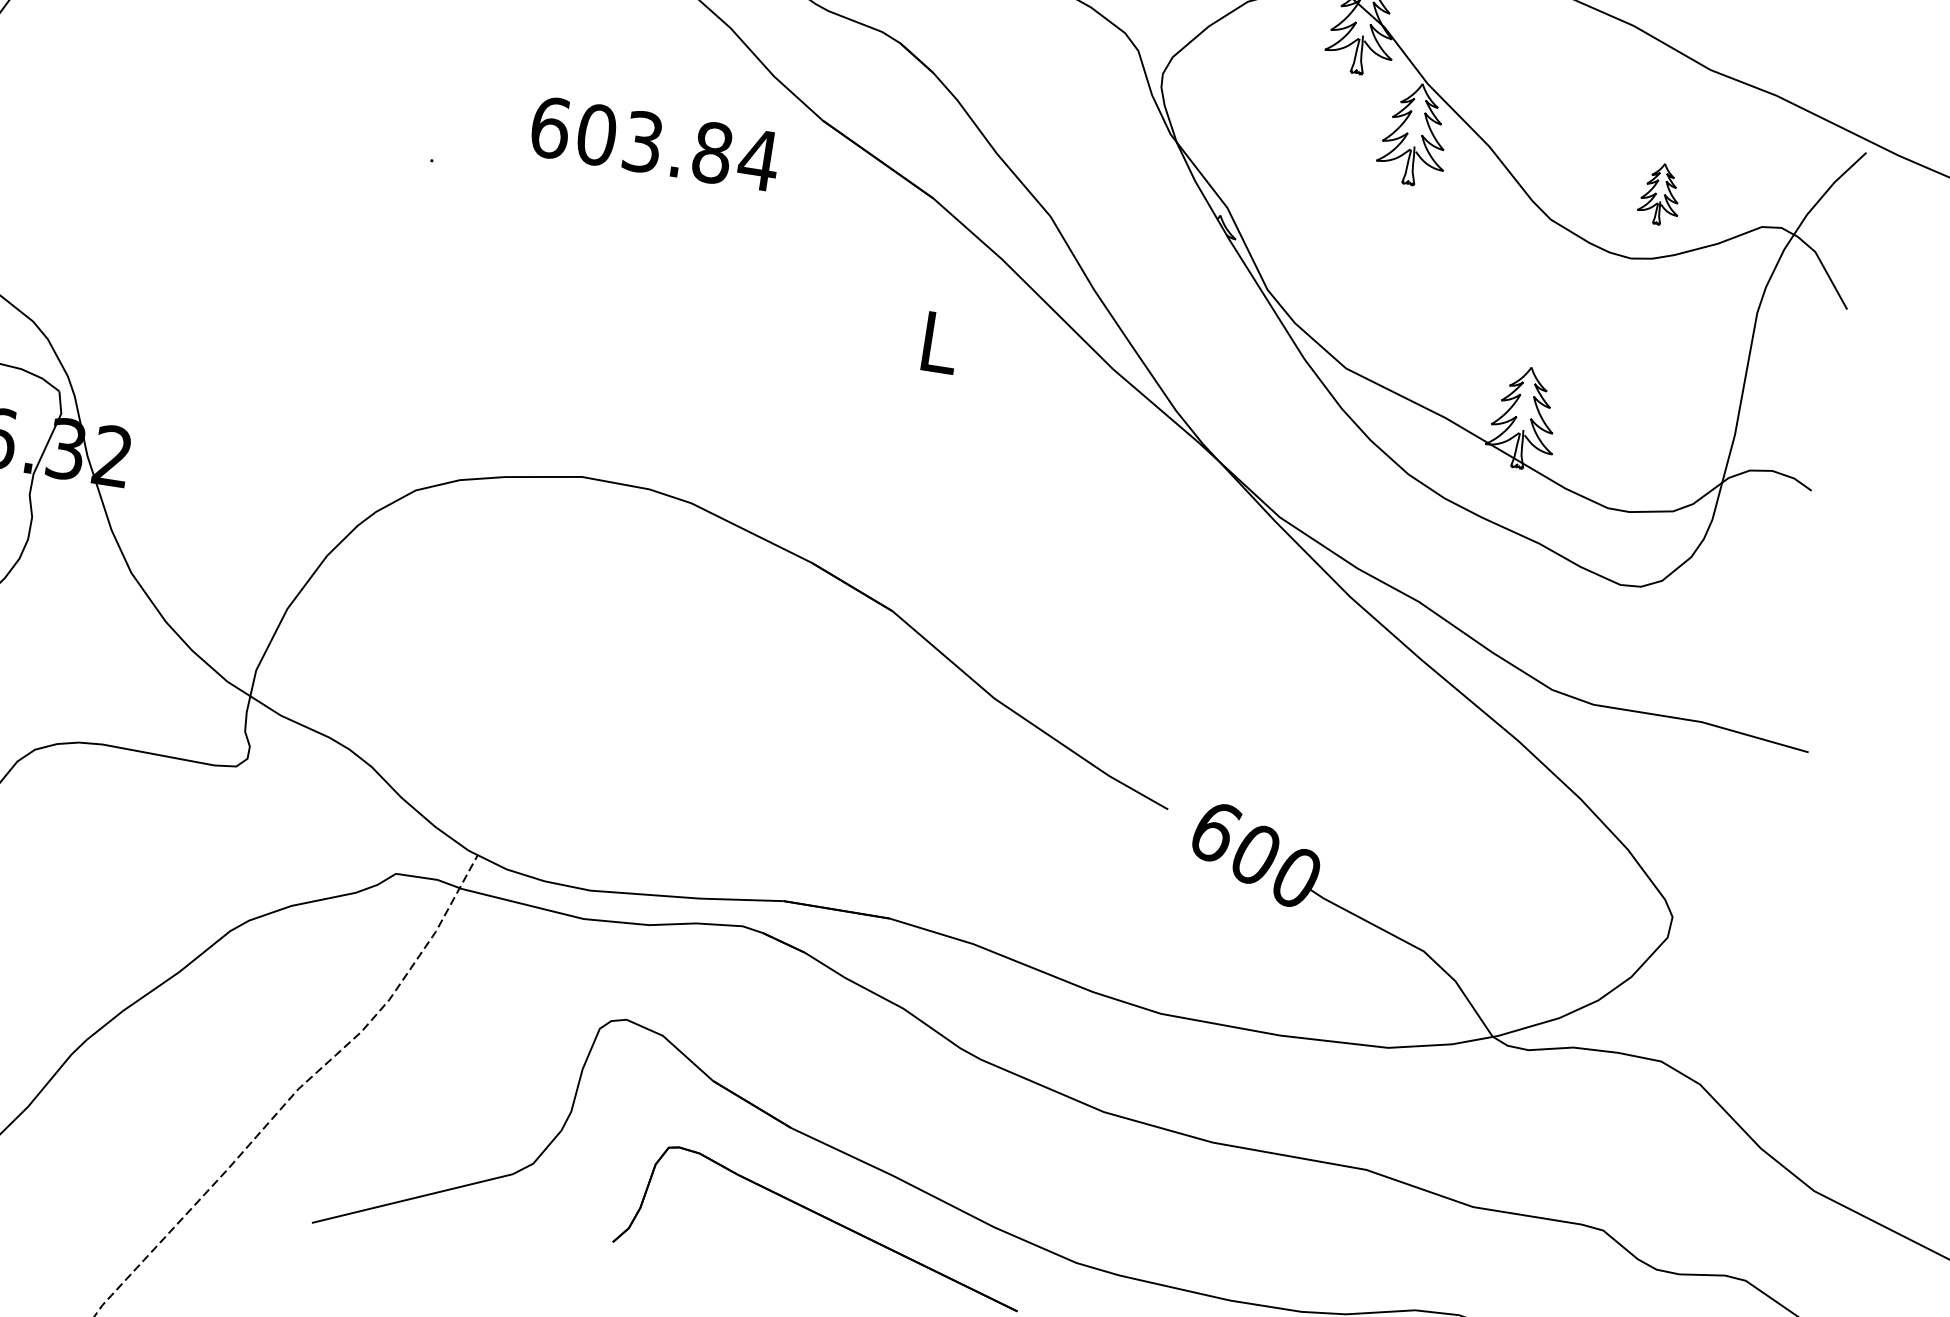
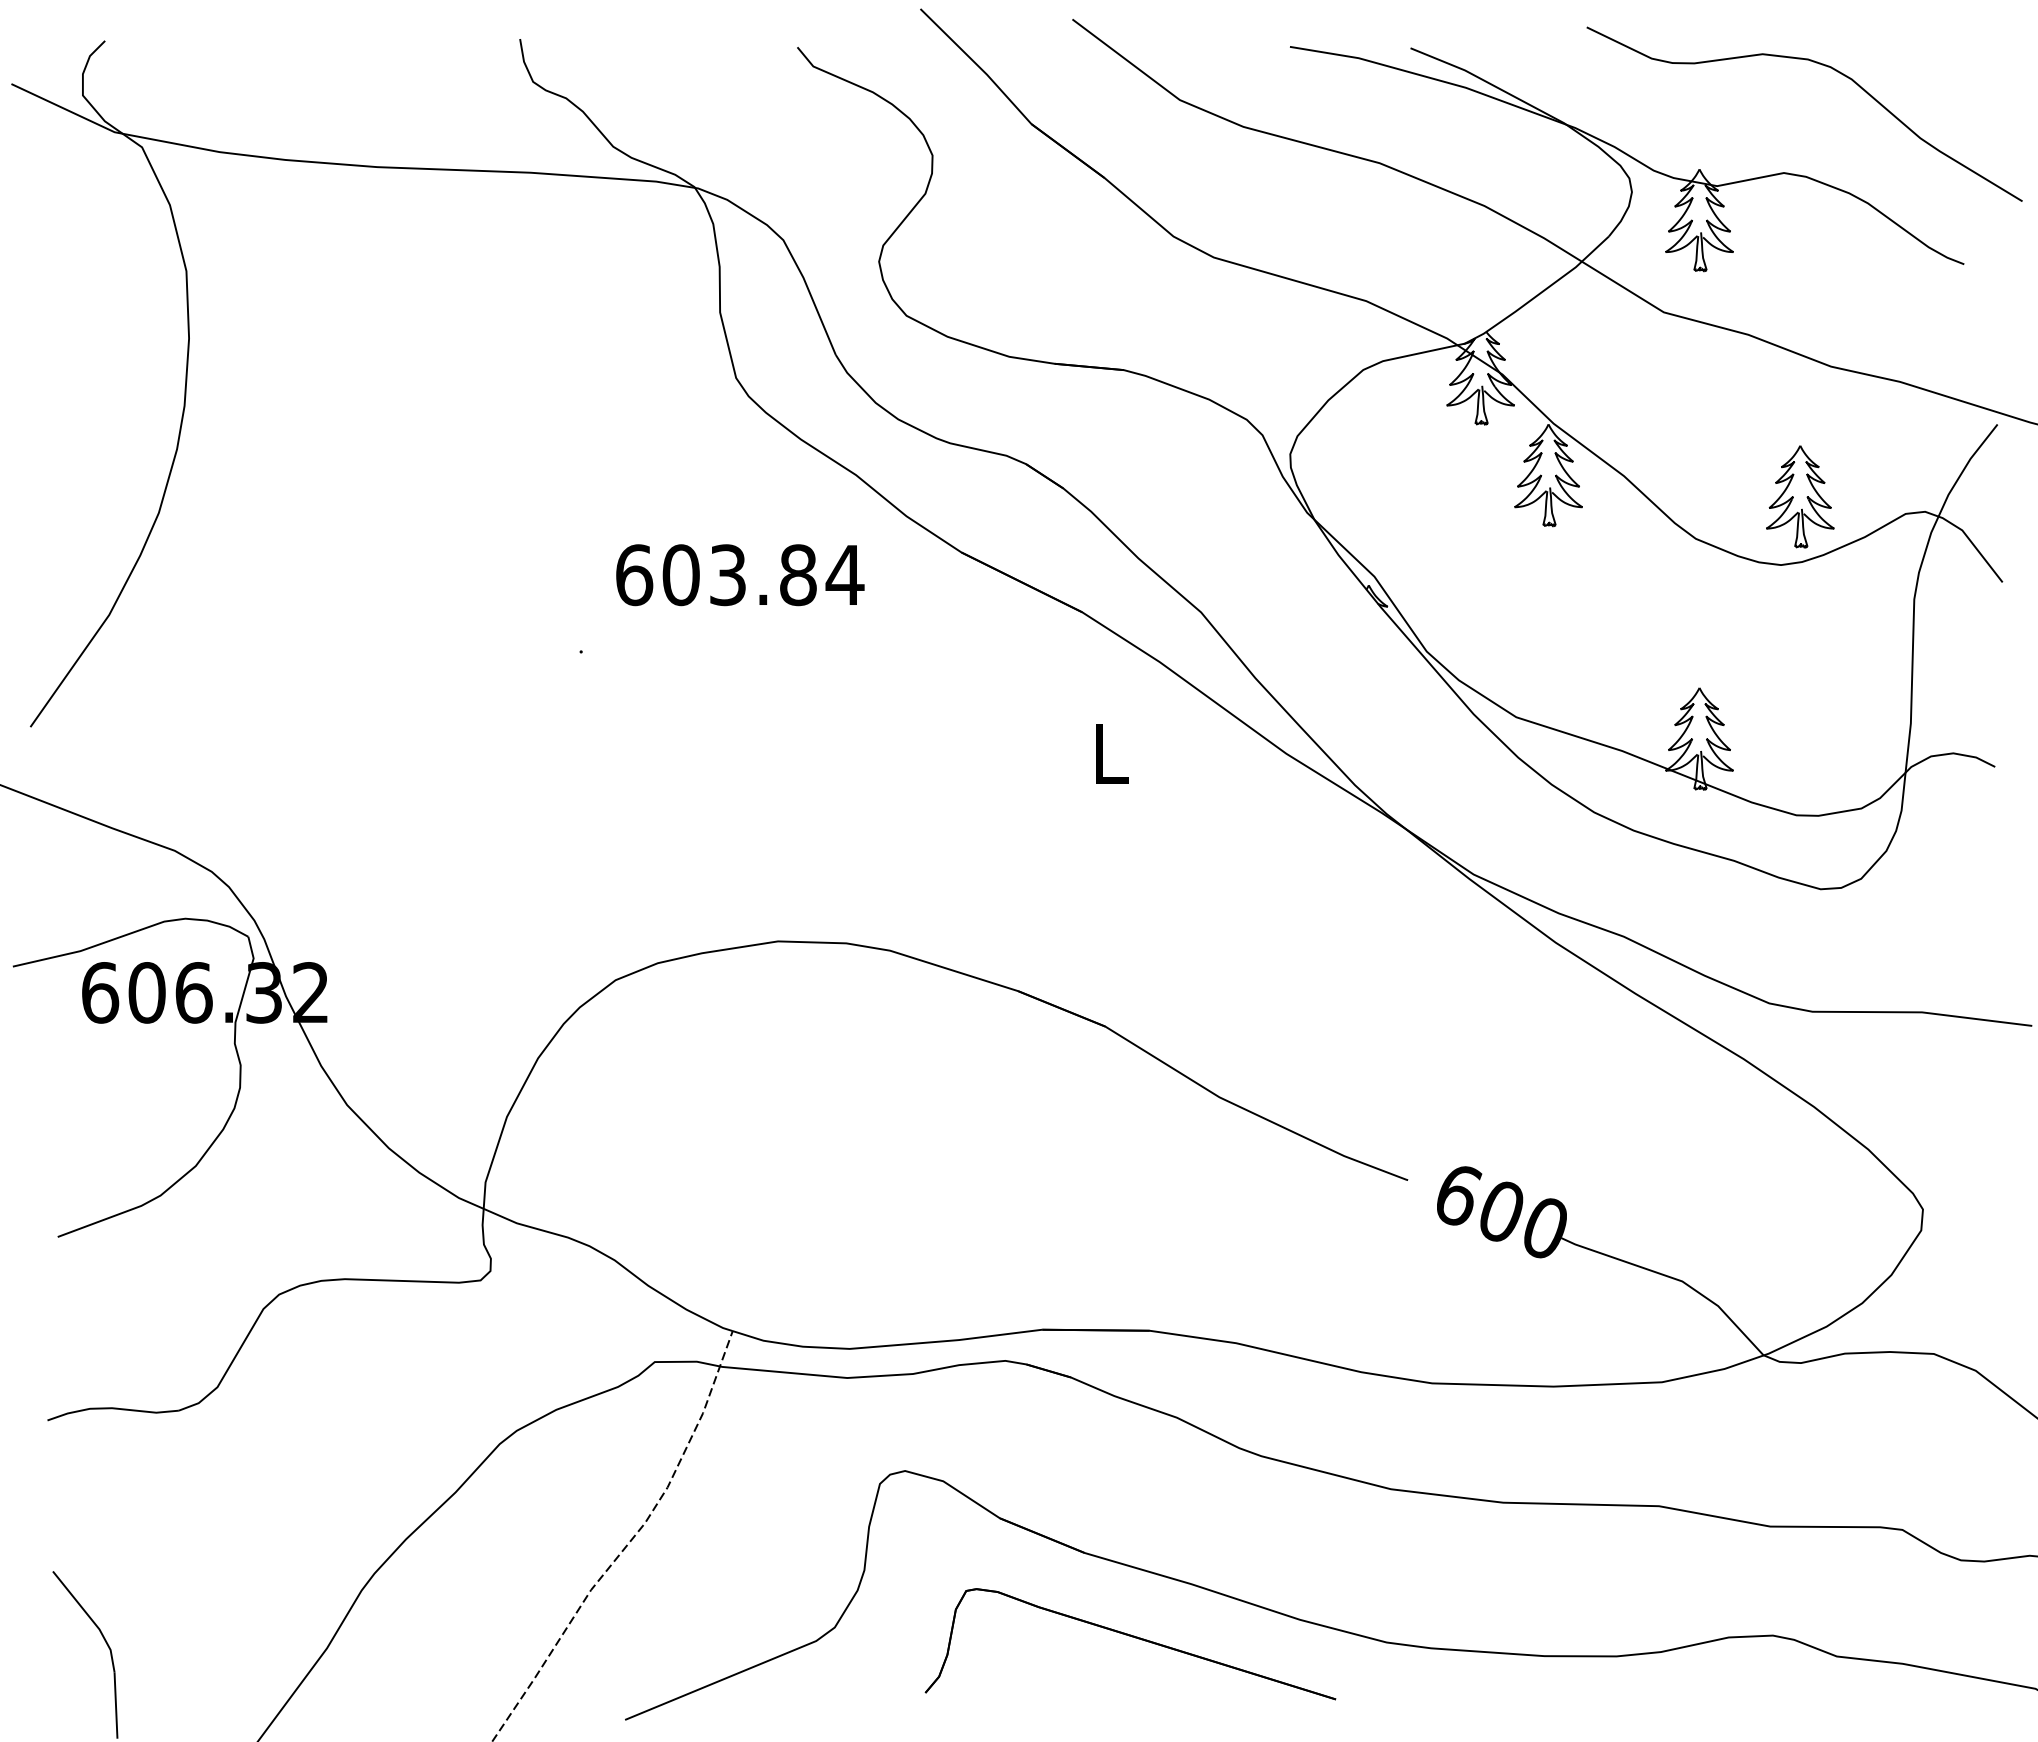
text: (655, 144) -> (740, 575), moved
part: (1660, 193) -> (1800, 496), size x1.67

